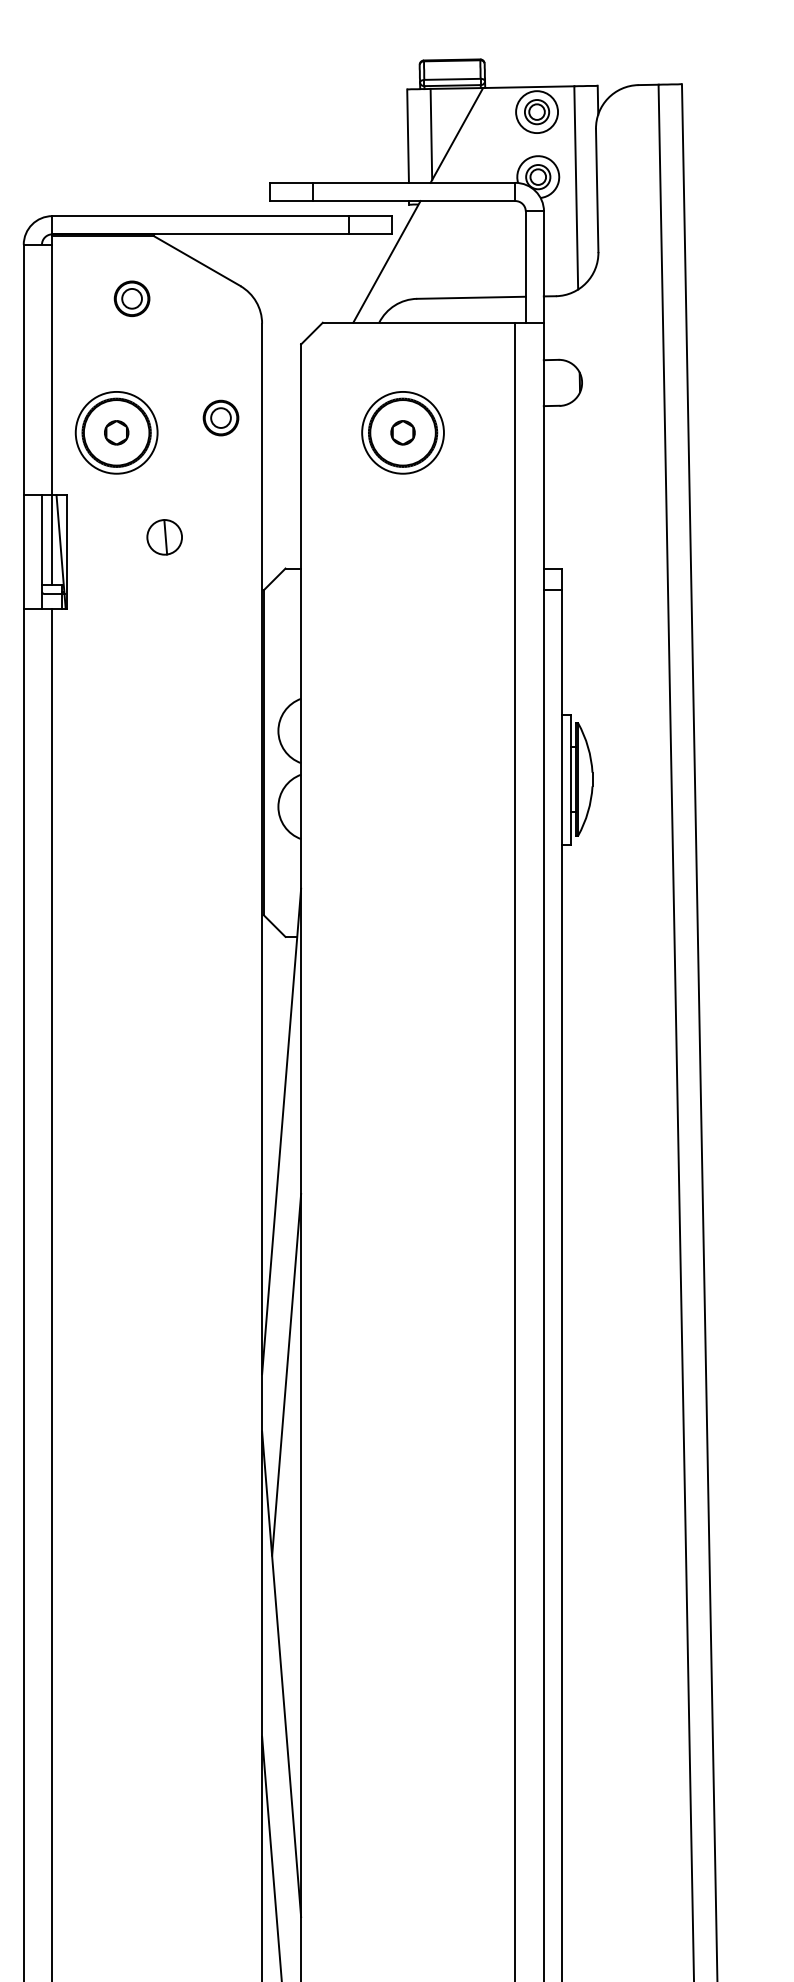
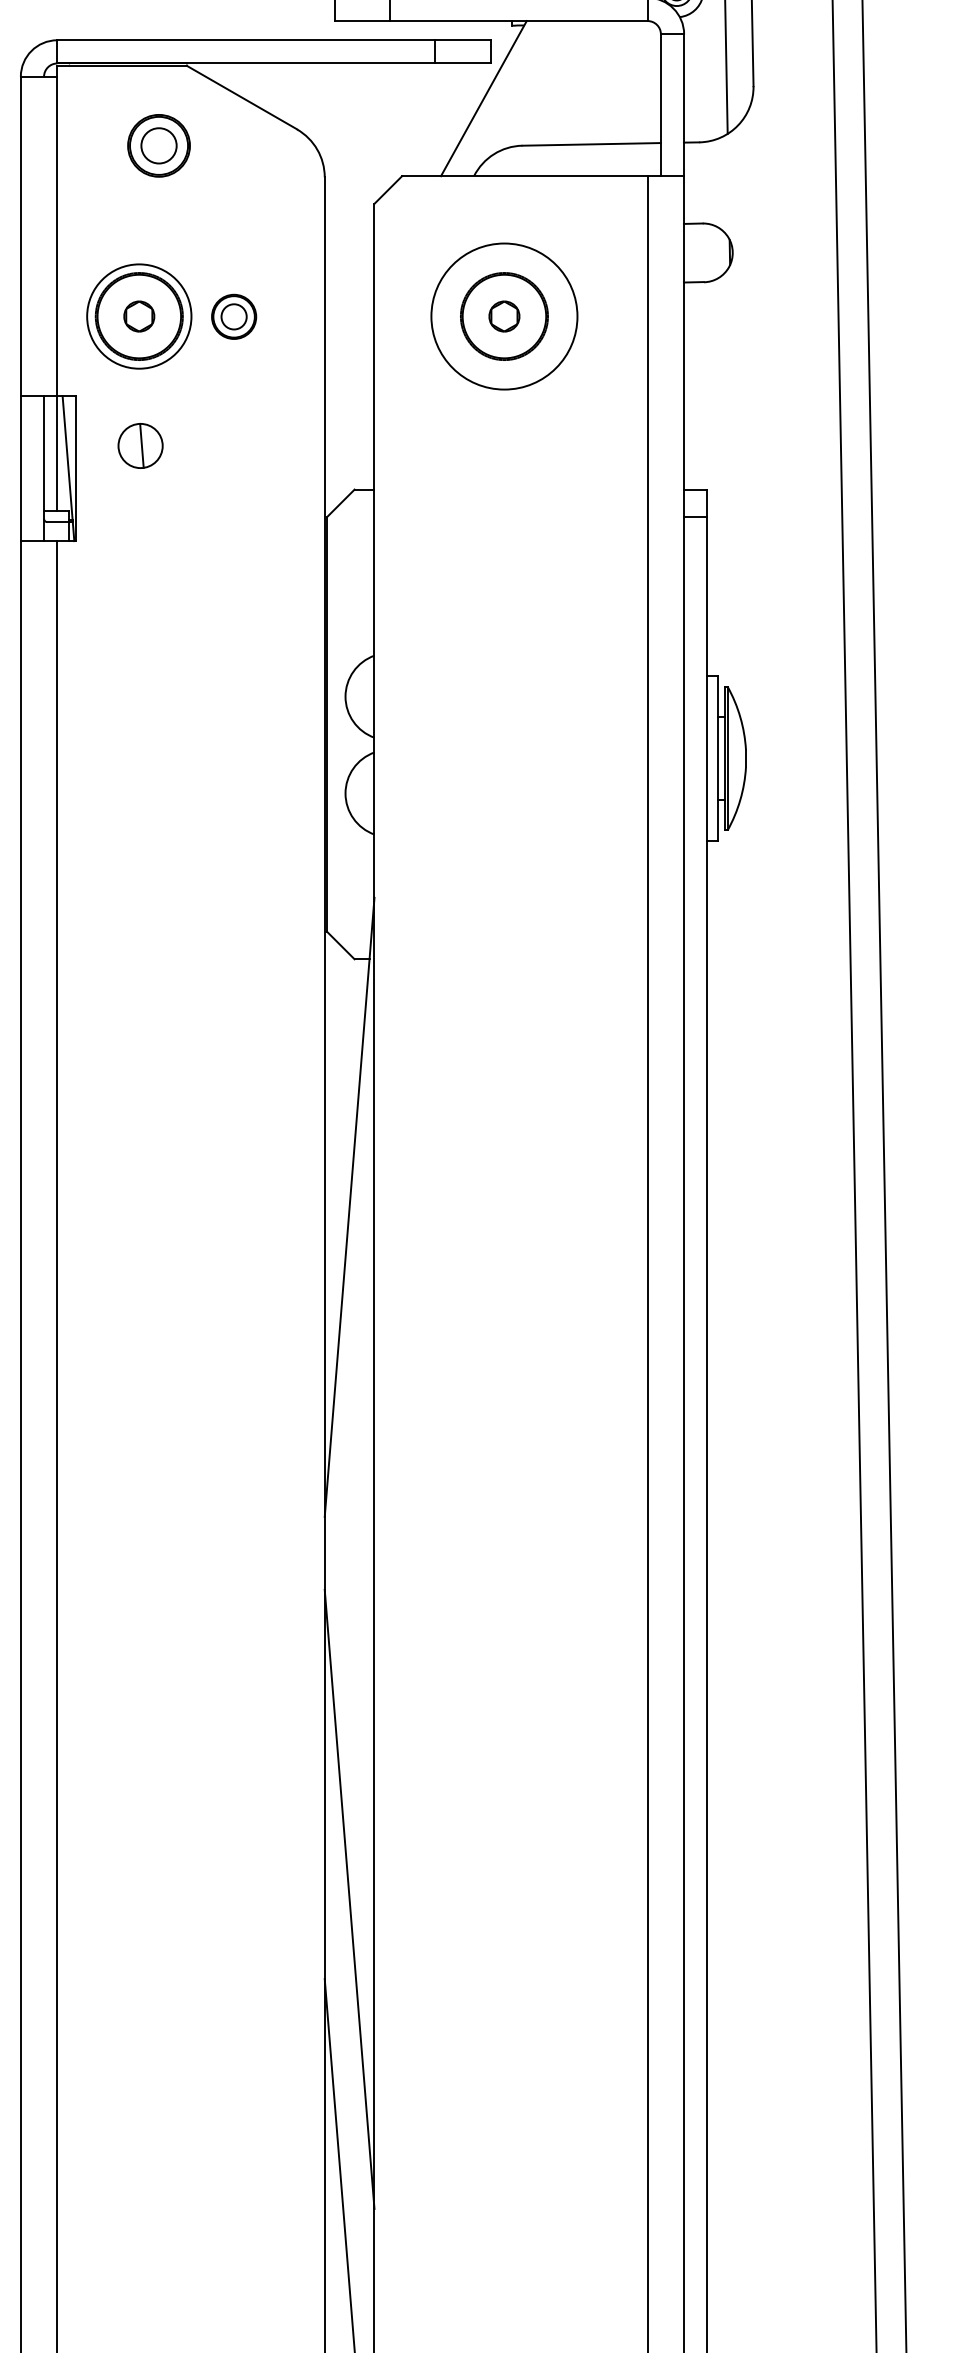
part: (131, 298) -> (158, 145), size x1.4
part: (220, 417) -> (233, 316), moved
circle: (402, 432) -> (503, 316), size x1.4
part: (164, 537) -> (140, 446), moved
line: (286, 1374) -> (355, 1517), removed

